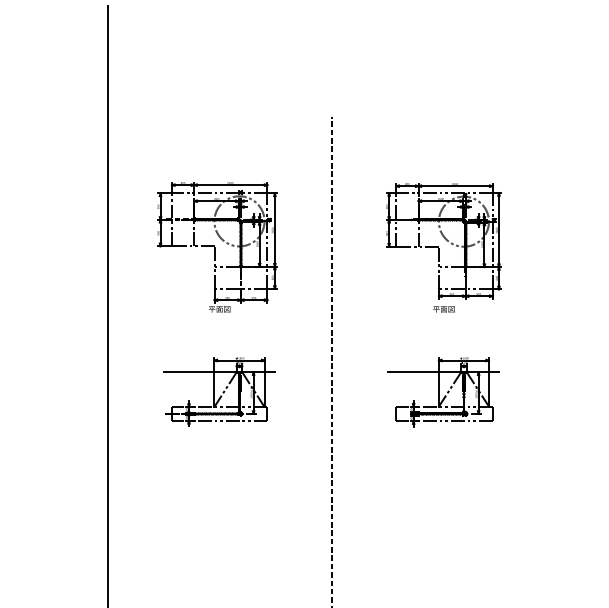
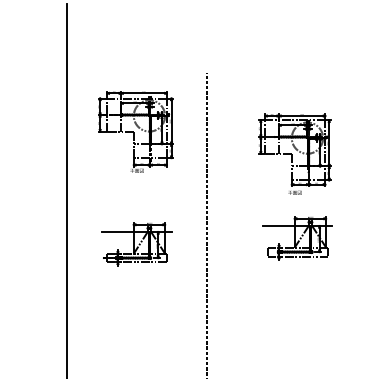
part: (217, 246) -> (135, 131), moved
part: (443, 246) -> (294, 153), moved
part: (443, 392) -> (297, 238), moved

